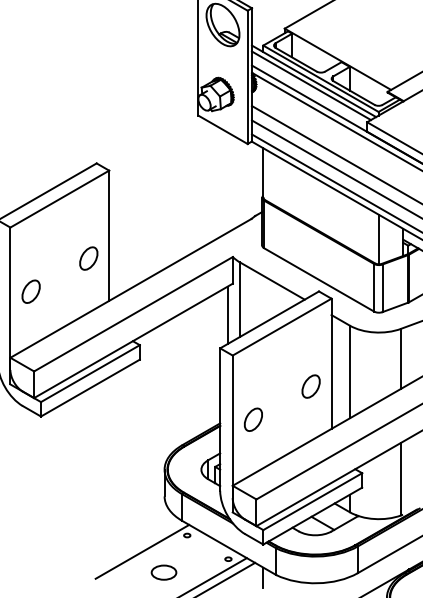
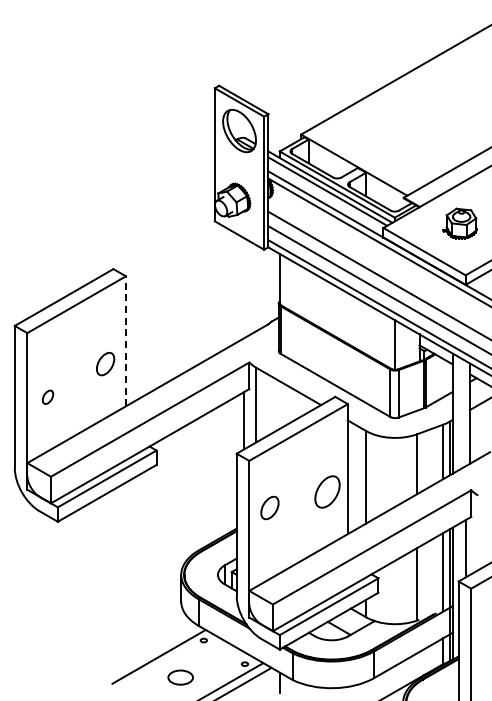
line: (108, 234) -> (125, 340), solid -> dashed
part: (30, 292) -> (47, 397), size x0.6
part: (311, 386) -> (327, 491), size x1.4
part: (253, 419) -> (269, 507), moved

